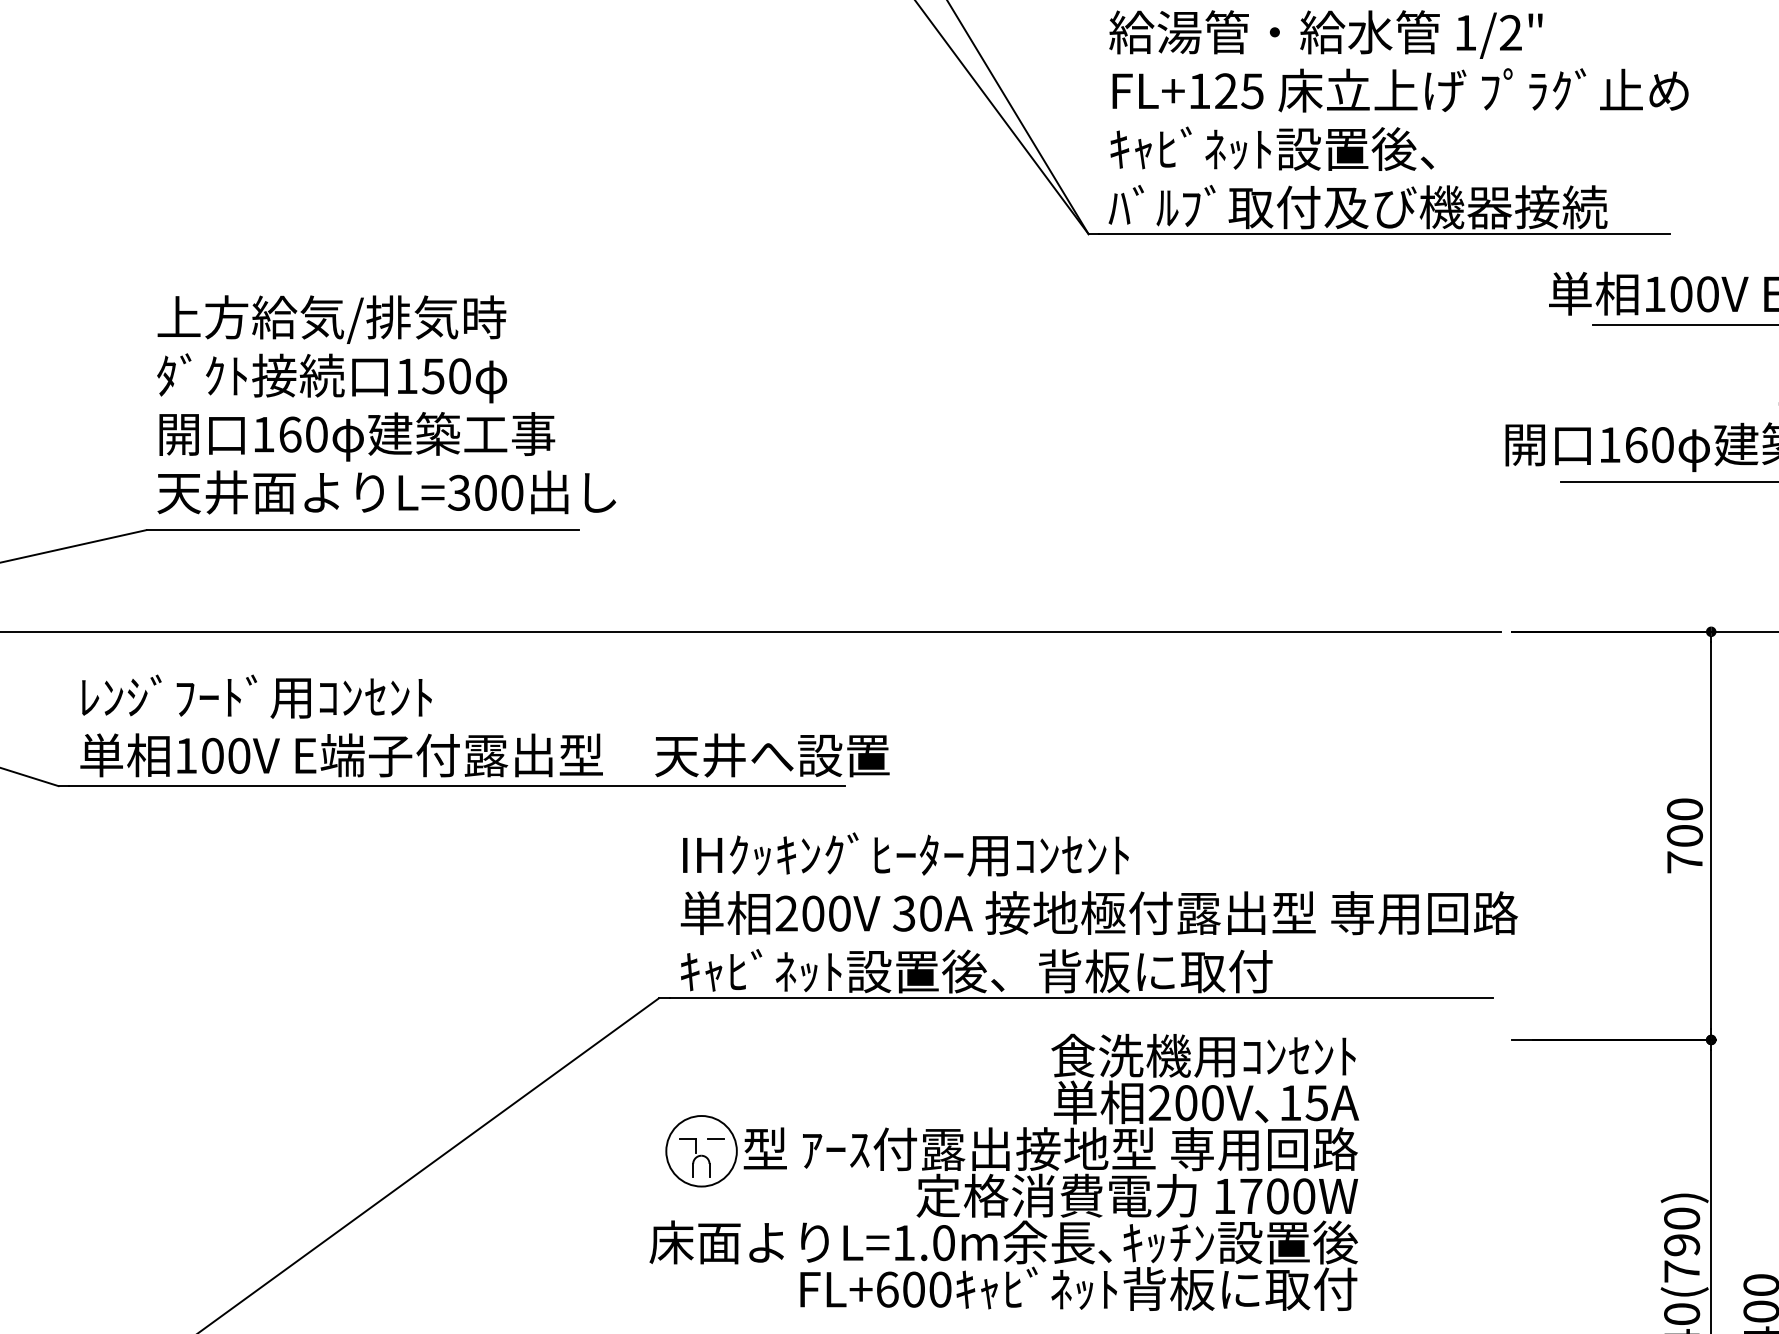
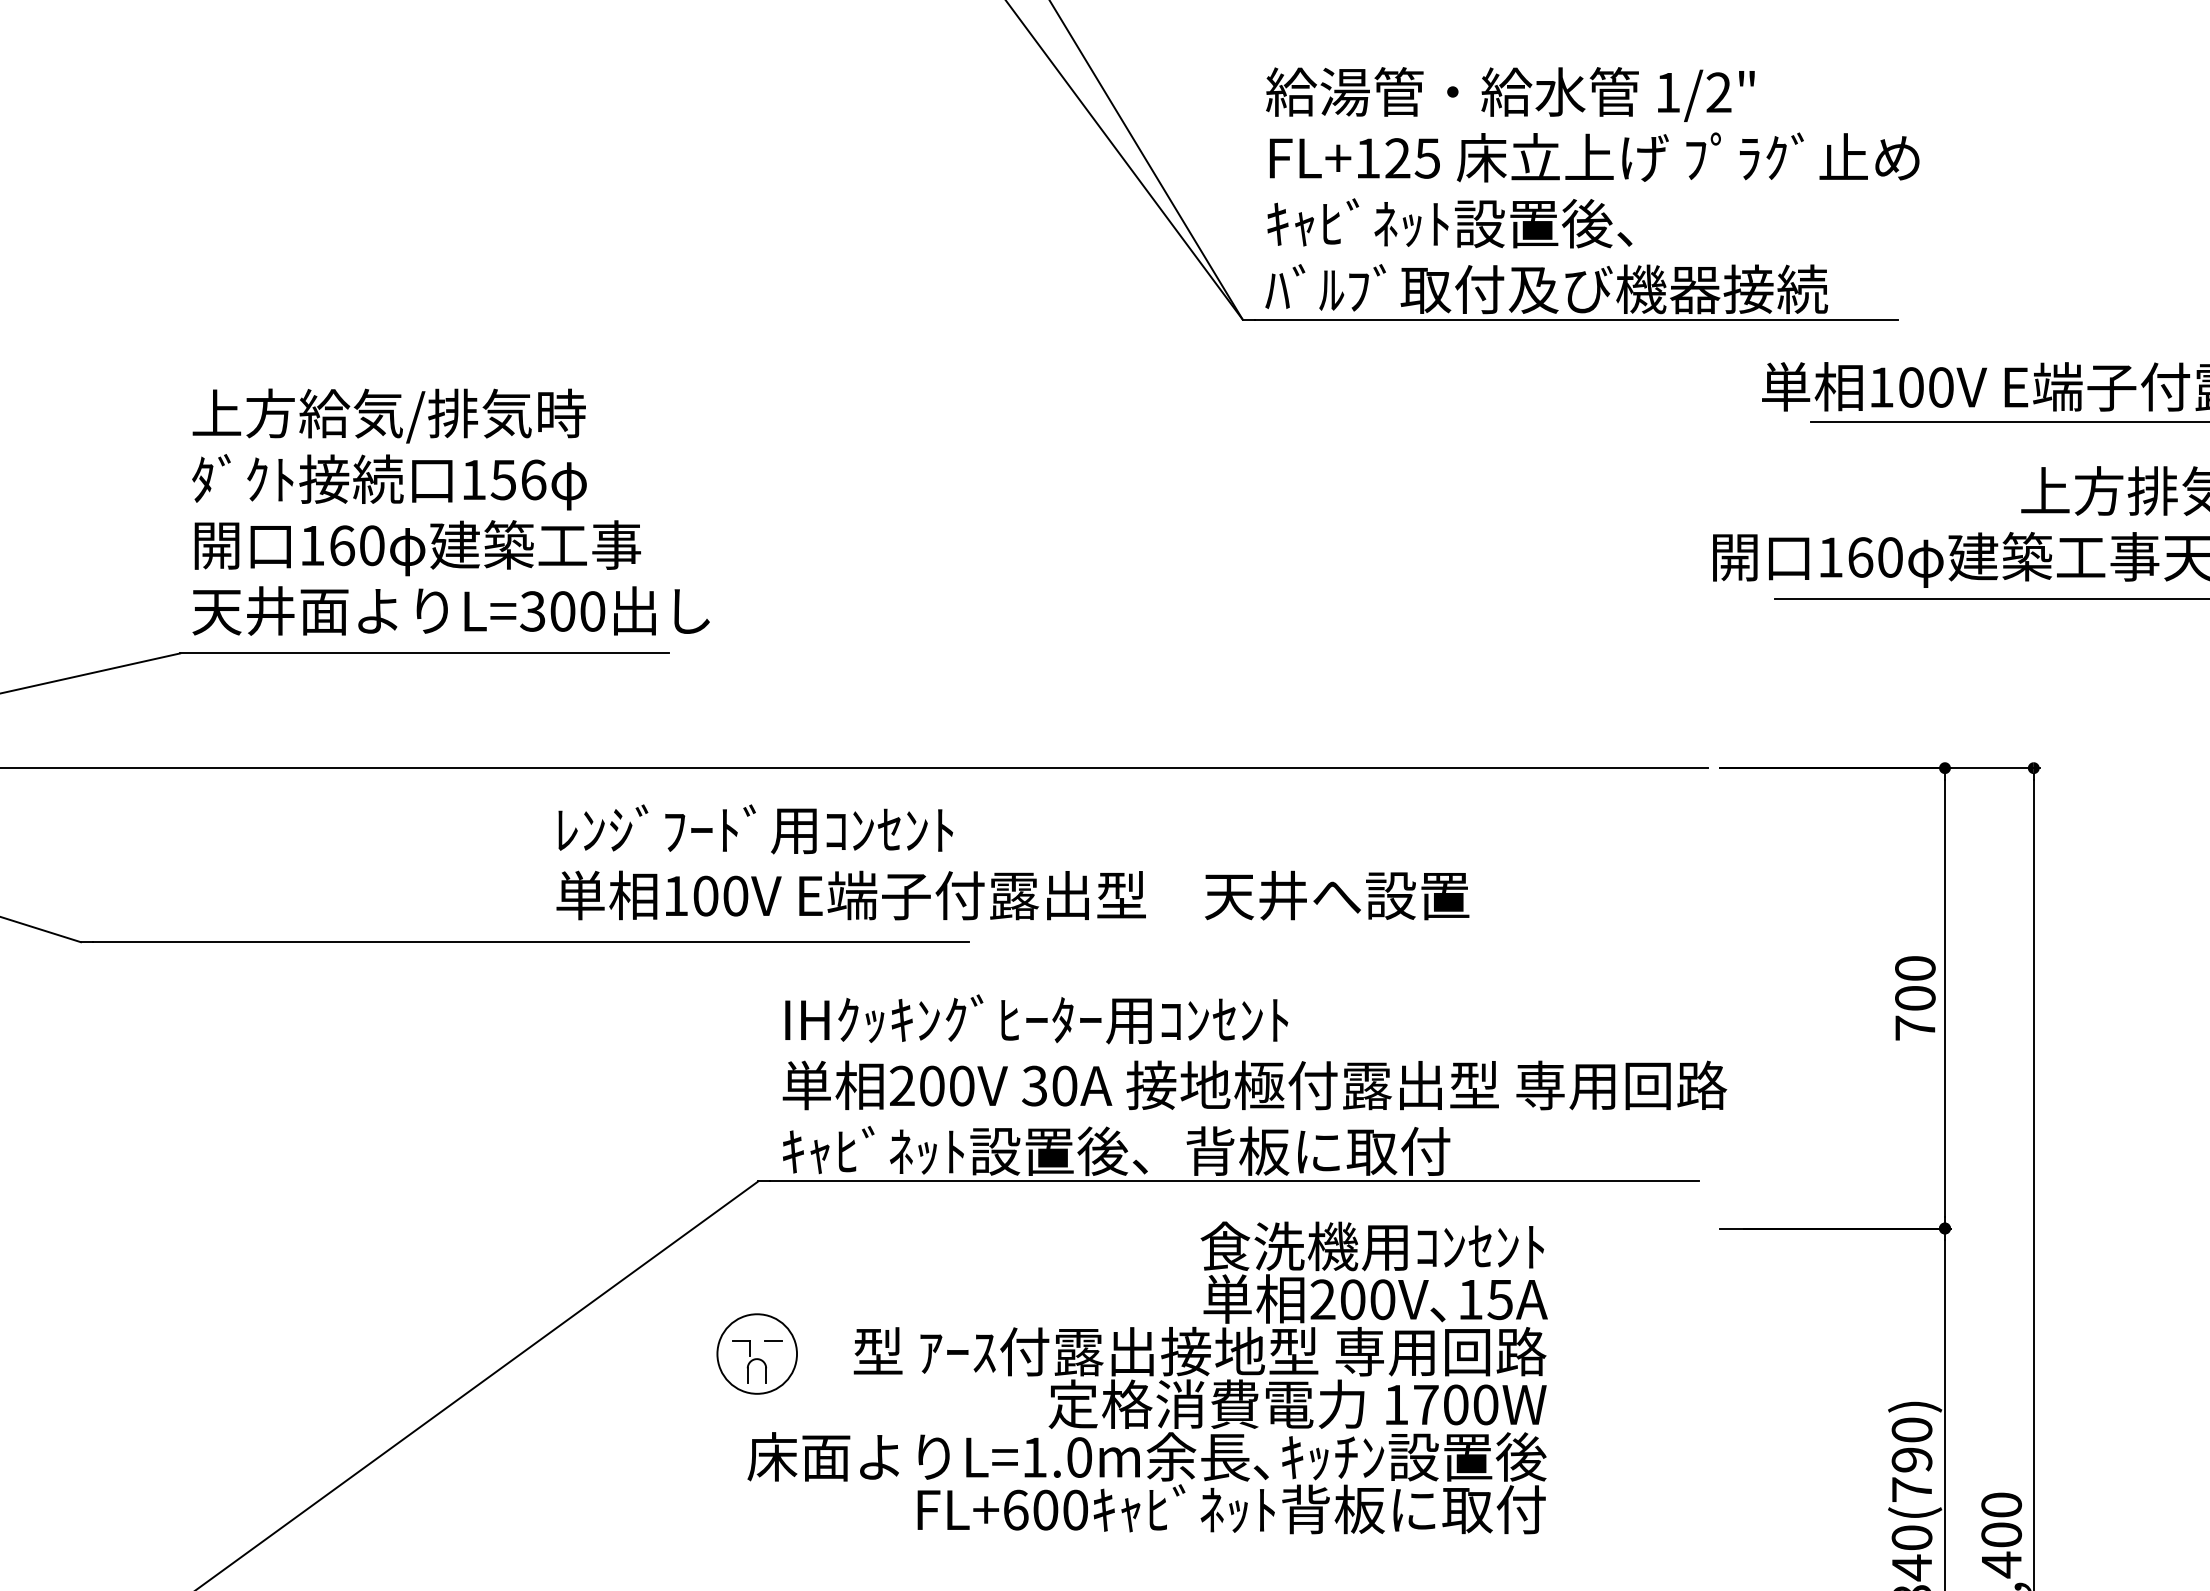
text: (459, 375) -> (533, 479), 150 -> 156
text: (484, 726) -> (1012, 862), moved
part: (700, 1150) -> (756, 1353), moved

